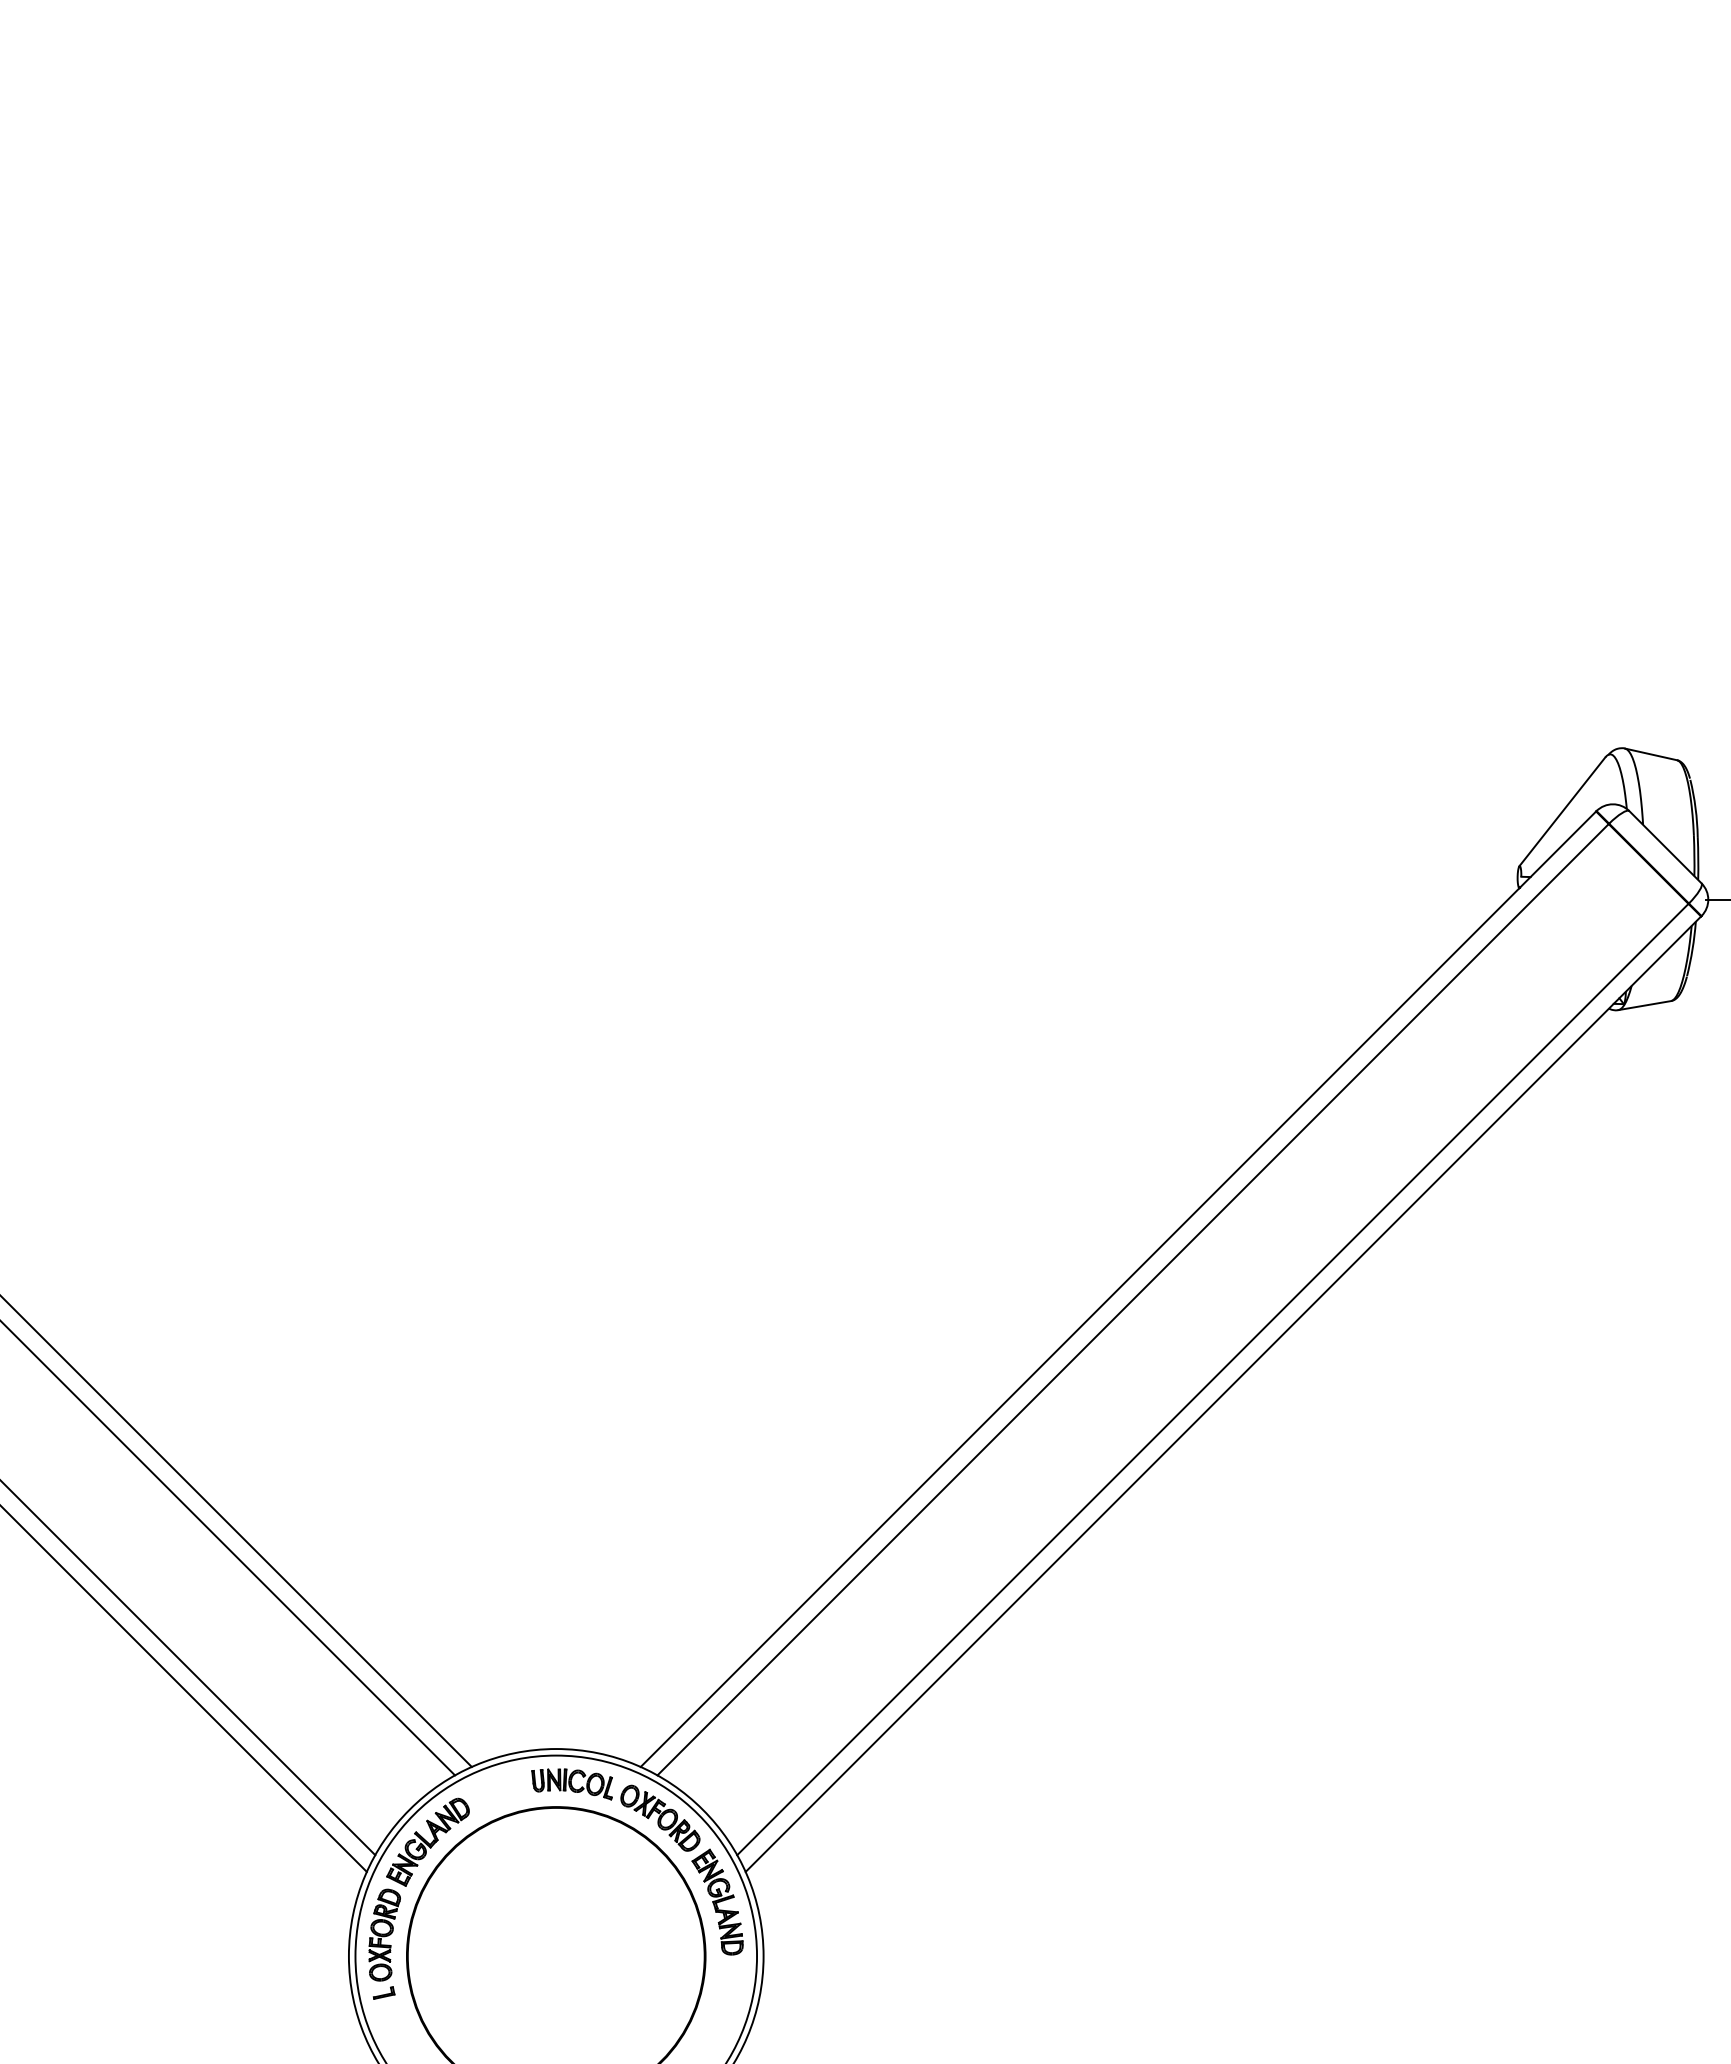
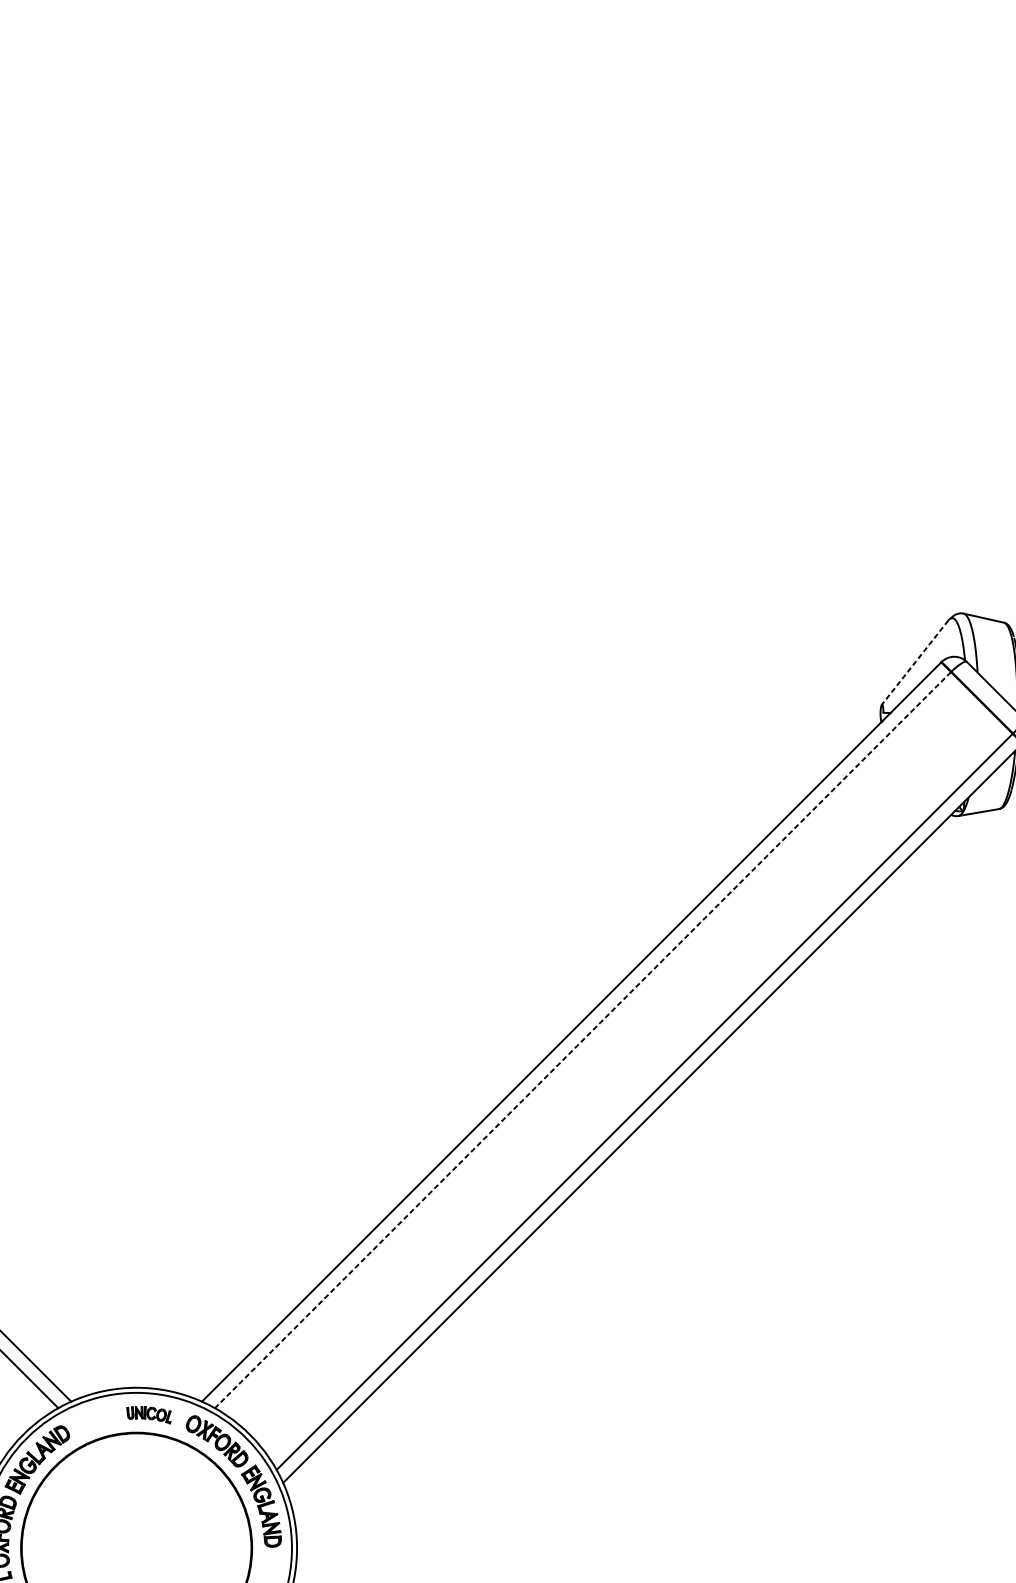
line: (1562, 812) -> (915, 663), solid -> dashed
line: (1133, 1299) -> (583, 1039), solid -> dashed
part: (571, 1784) -> (148, 1415), size x0.7

